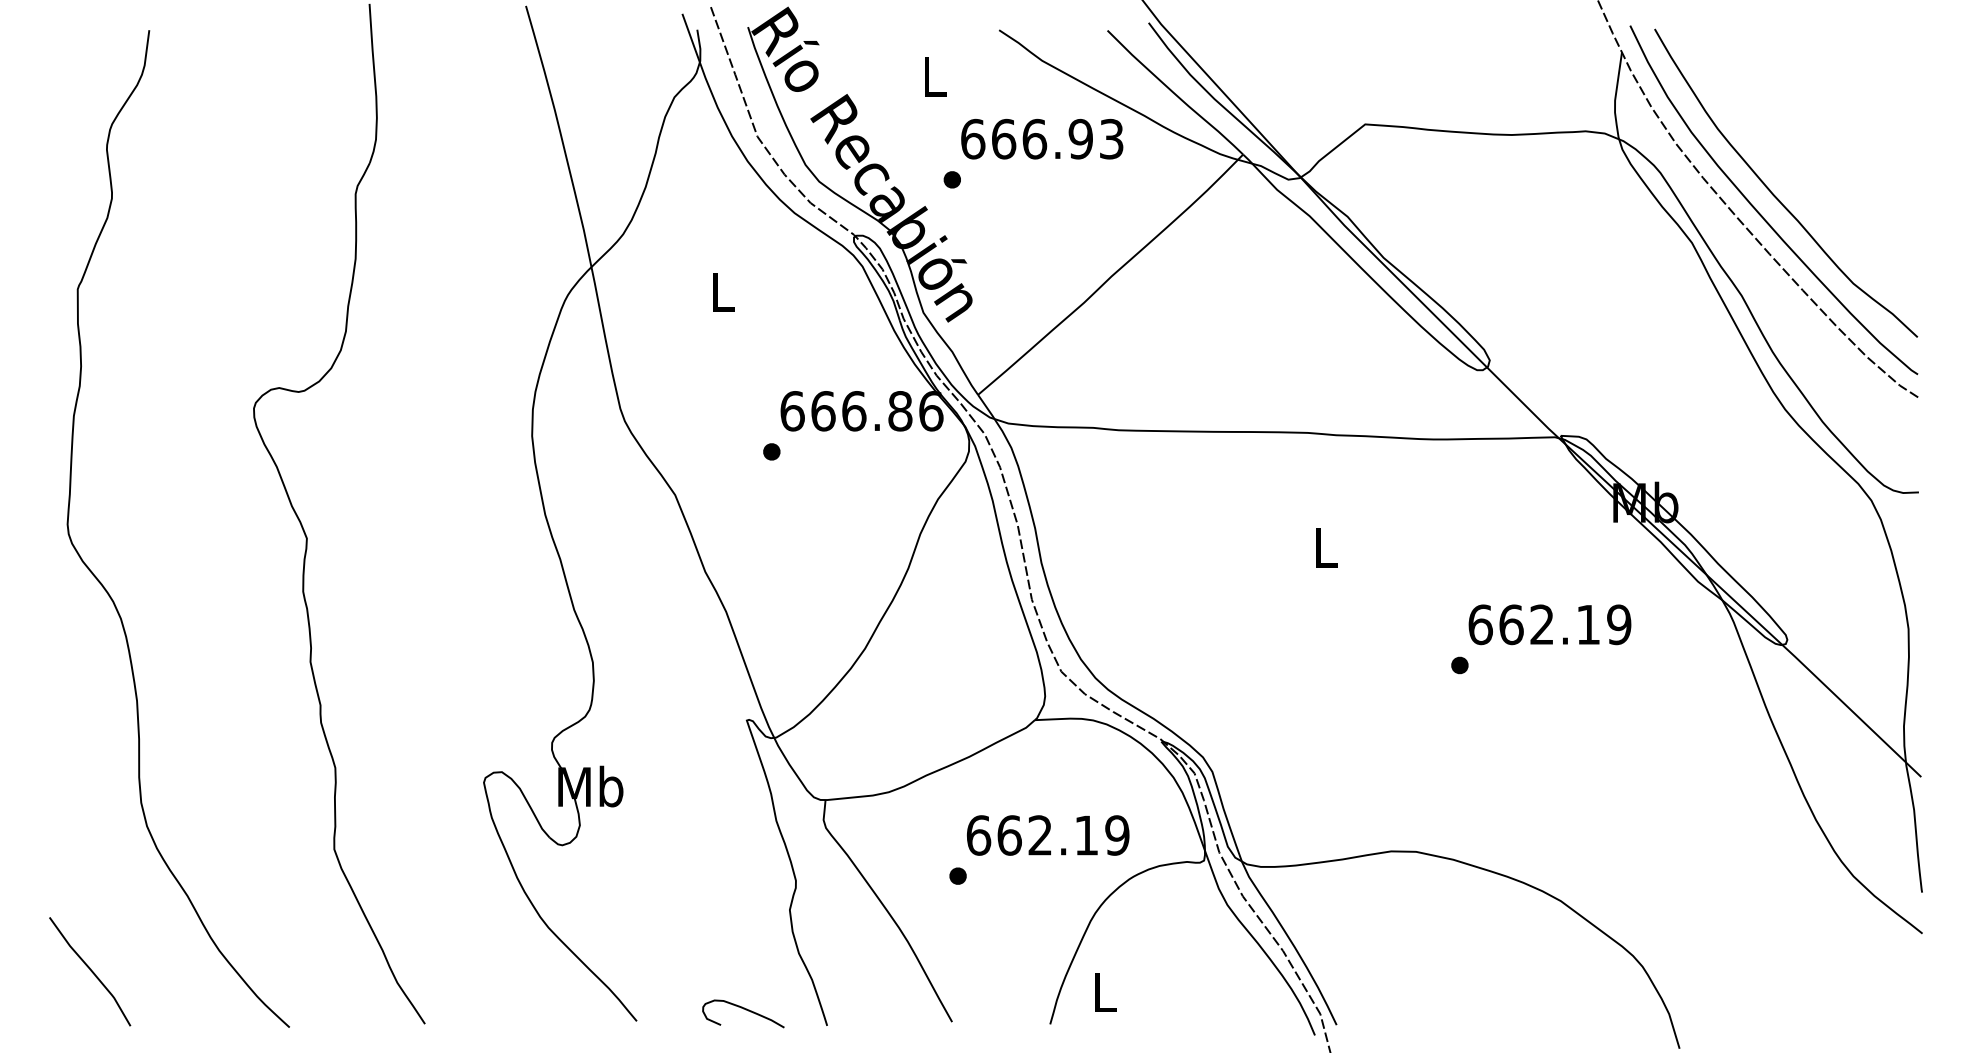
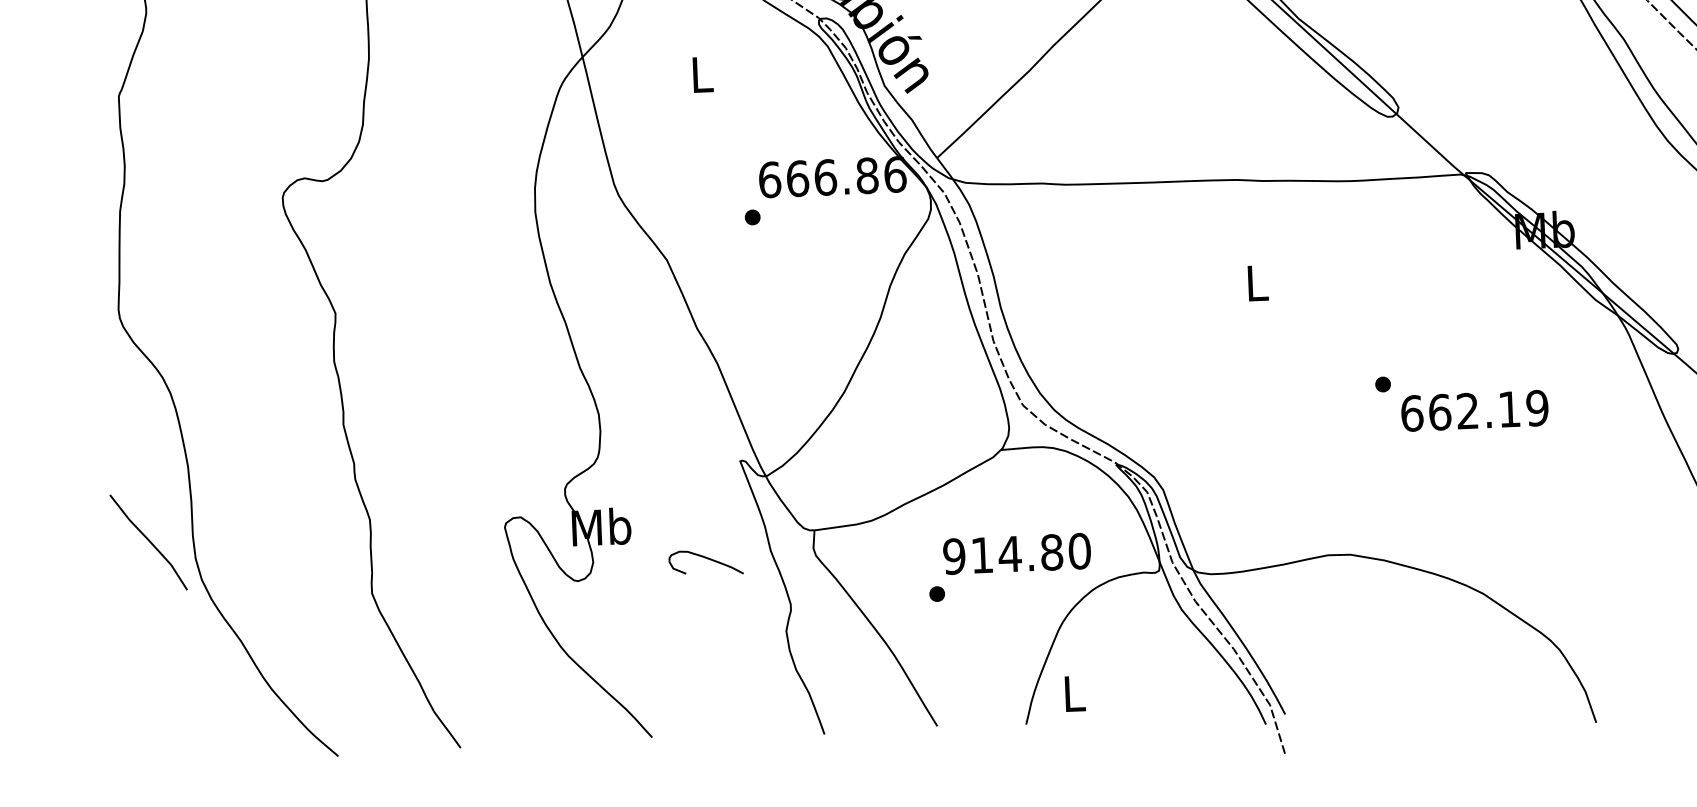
text: (1549, 624) -> (1474, 410), moved
text: (1047, 835) -> (1016, 553), 662.19 -> 914.80
curve: (90, 971) -> (149, 542), moved
curve: (745, 1010) -> (707, 559), moved

